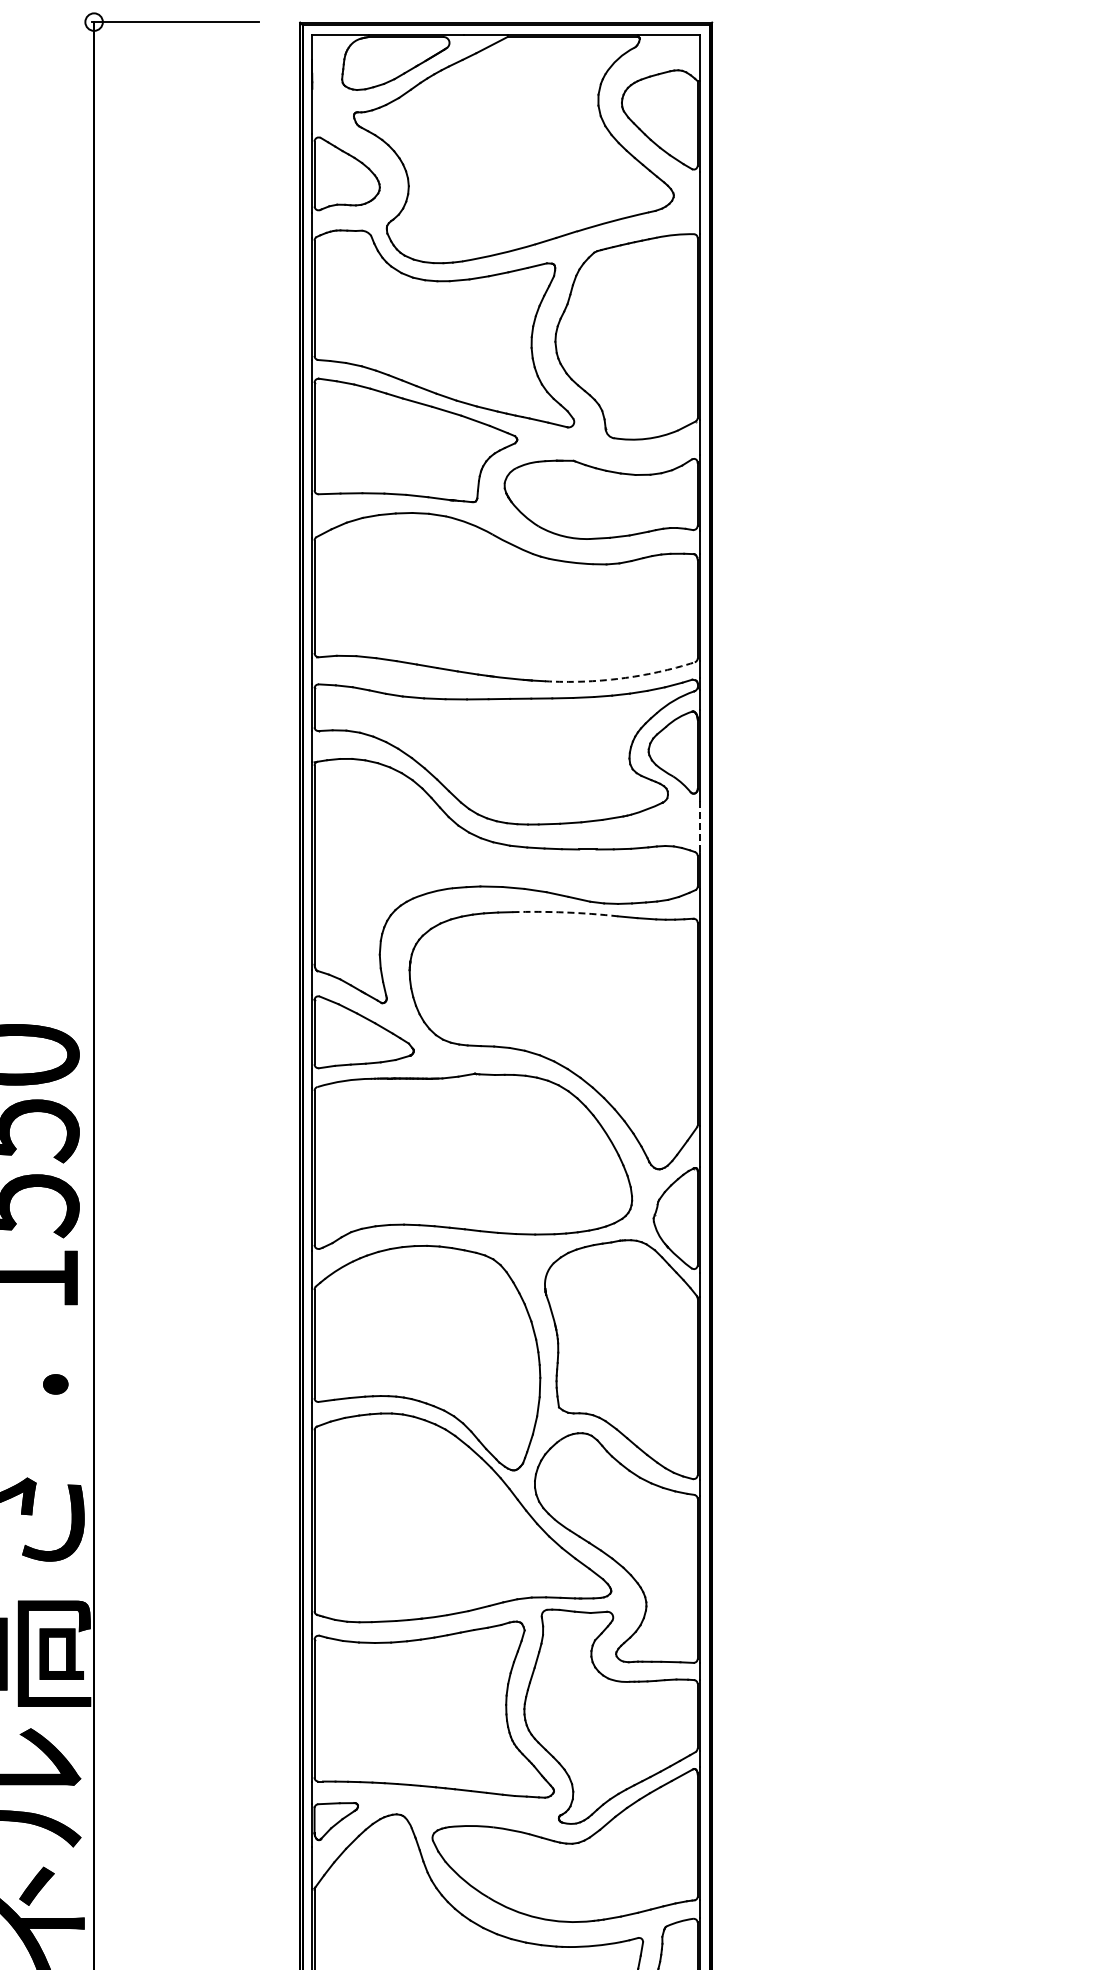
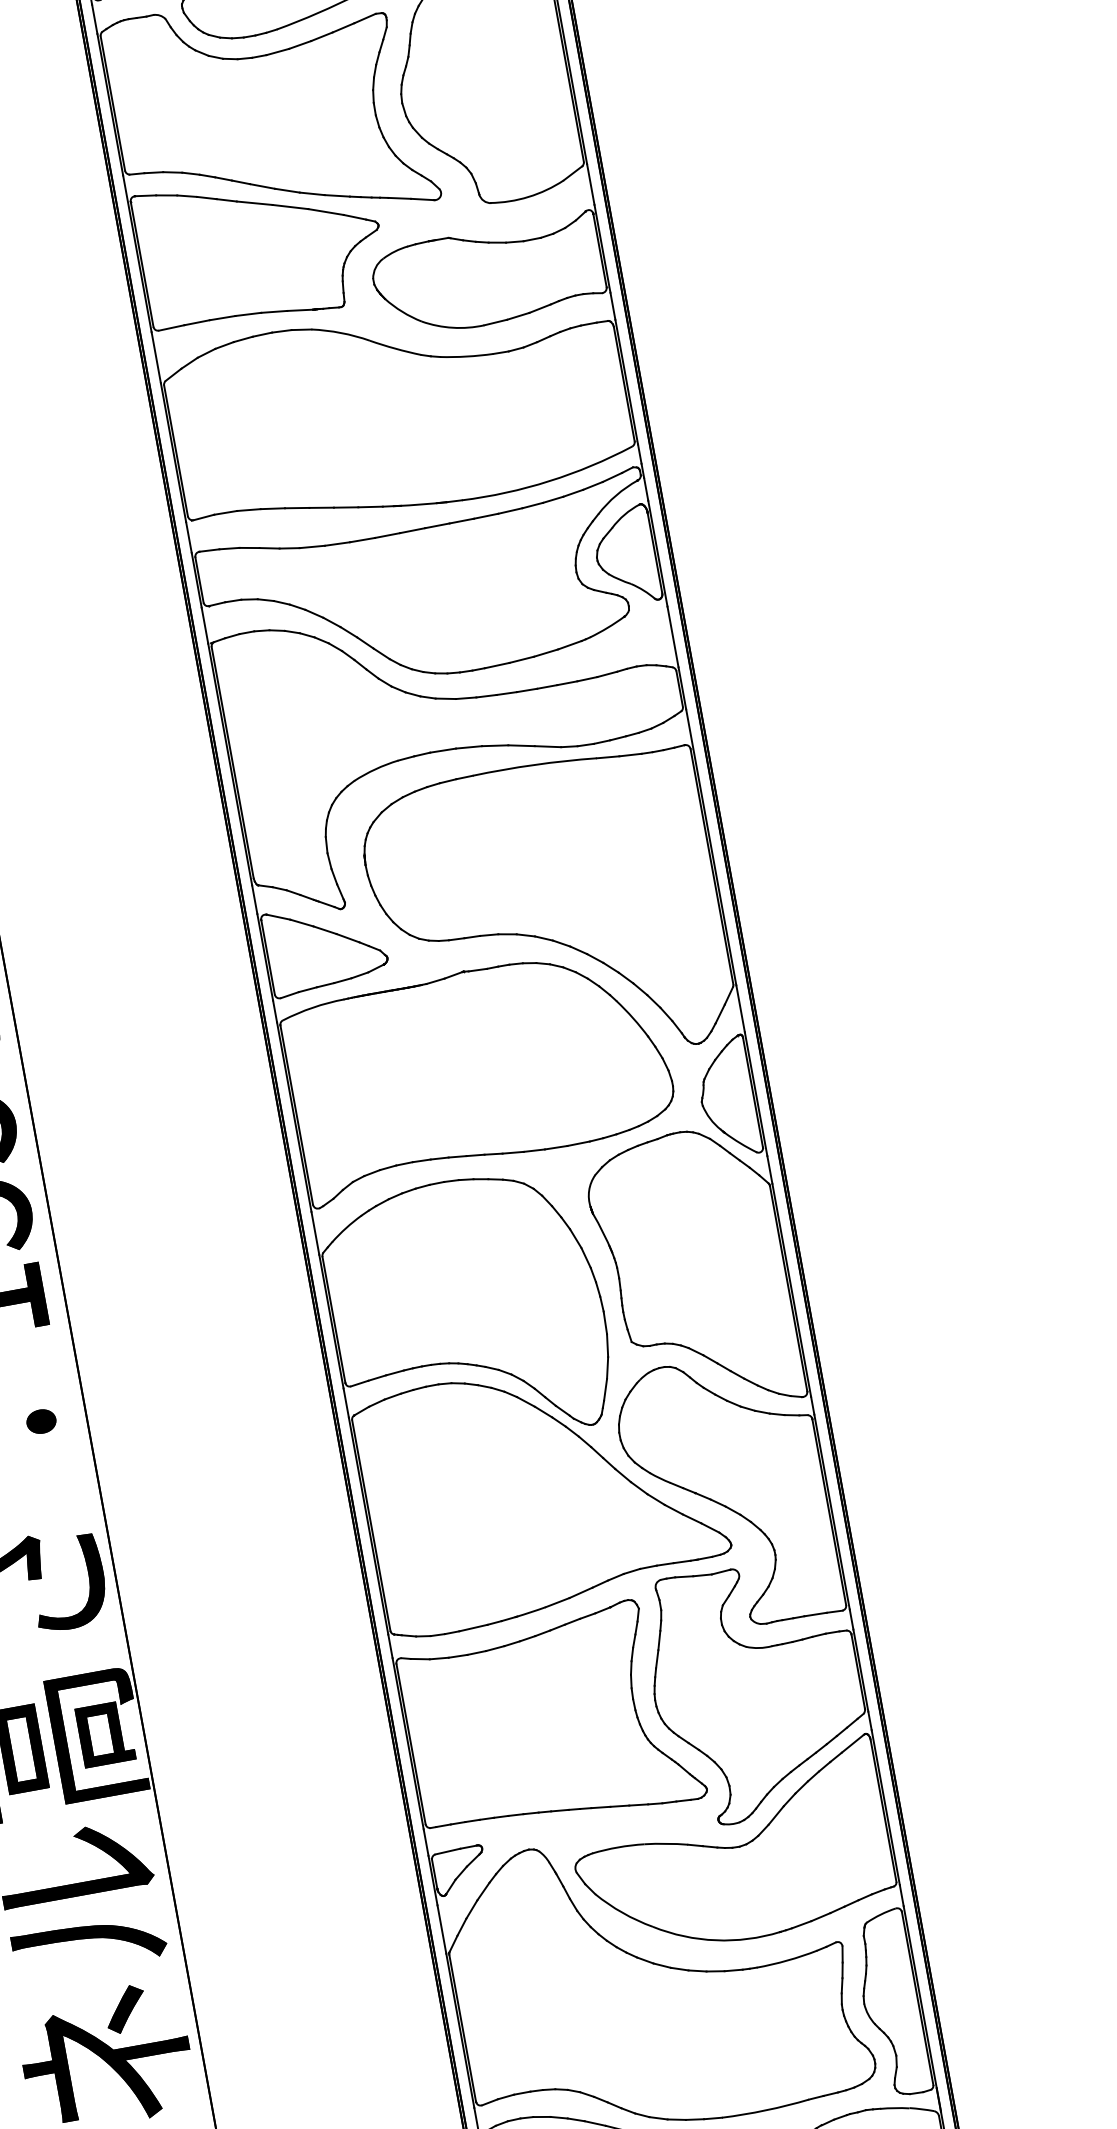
arc: (620, 678) -> (549, 481), dashed -> solid
line: (700, 827) -> (673, 637), dashed -> solid
arc: (565, 912) -> (534, 764), dashed -> solid

